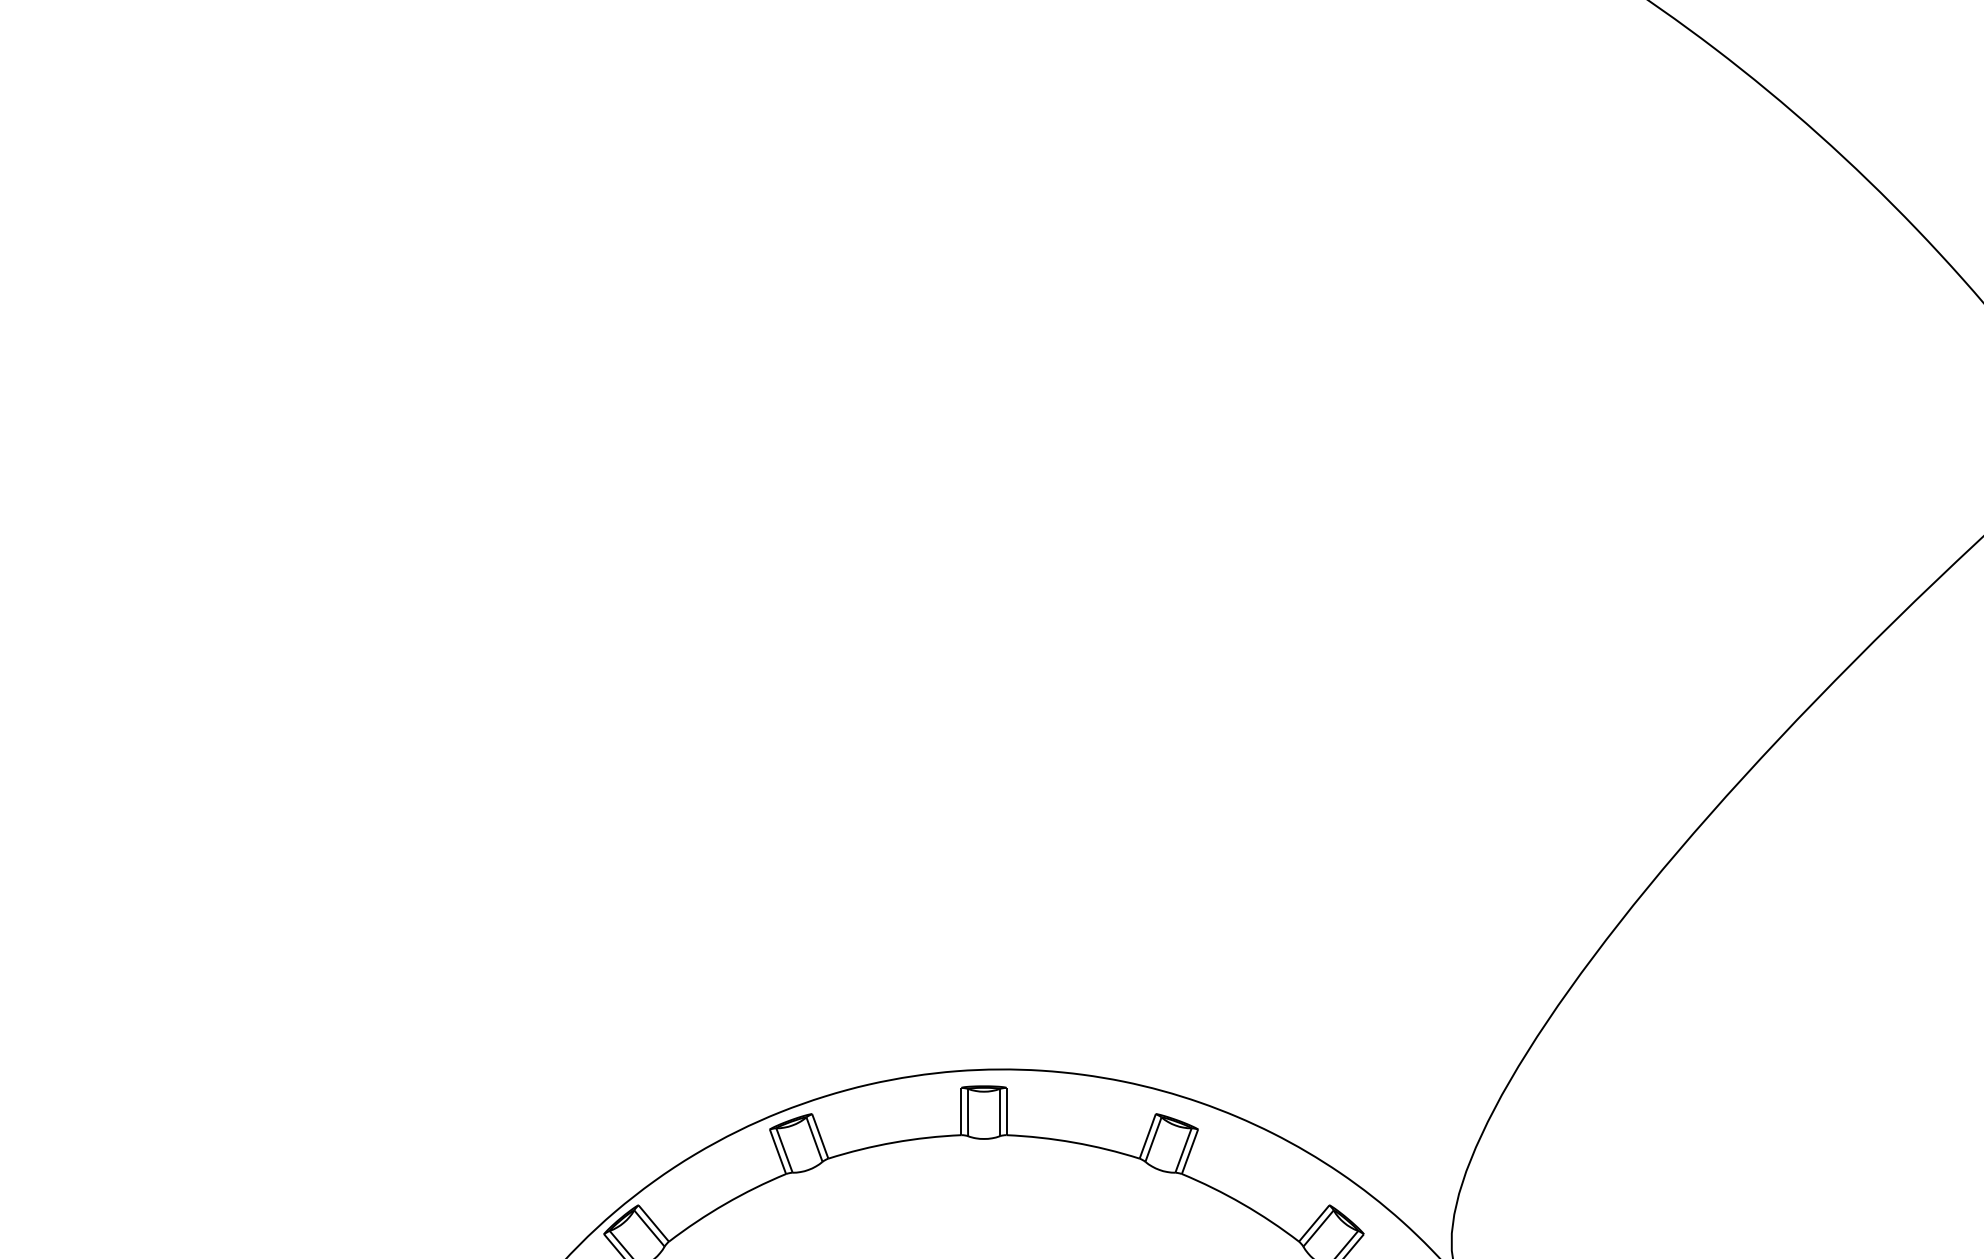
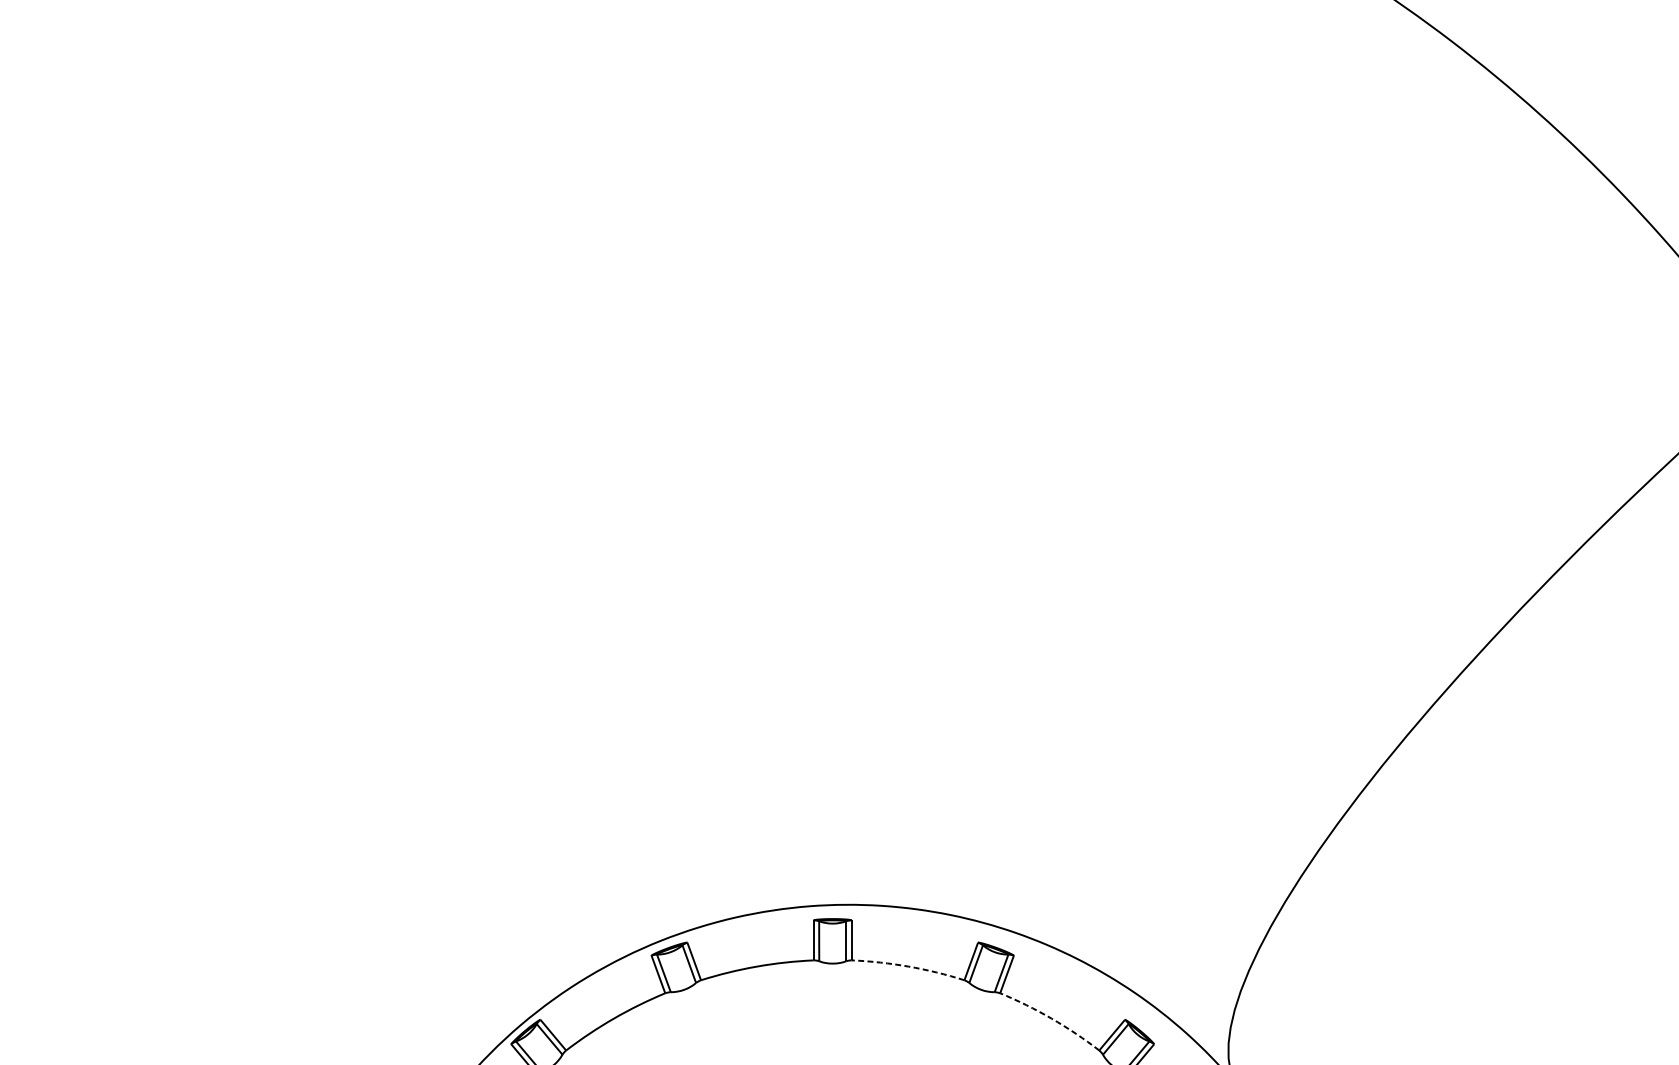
arc: (1073, 1142) -> (908, 966), solid -> dashed
arc: (1242, 1203) -> (1051, 1018), solid -> dashed

